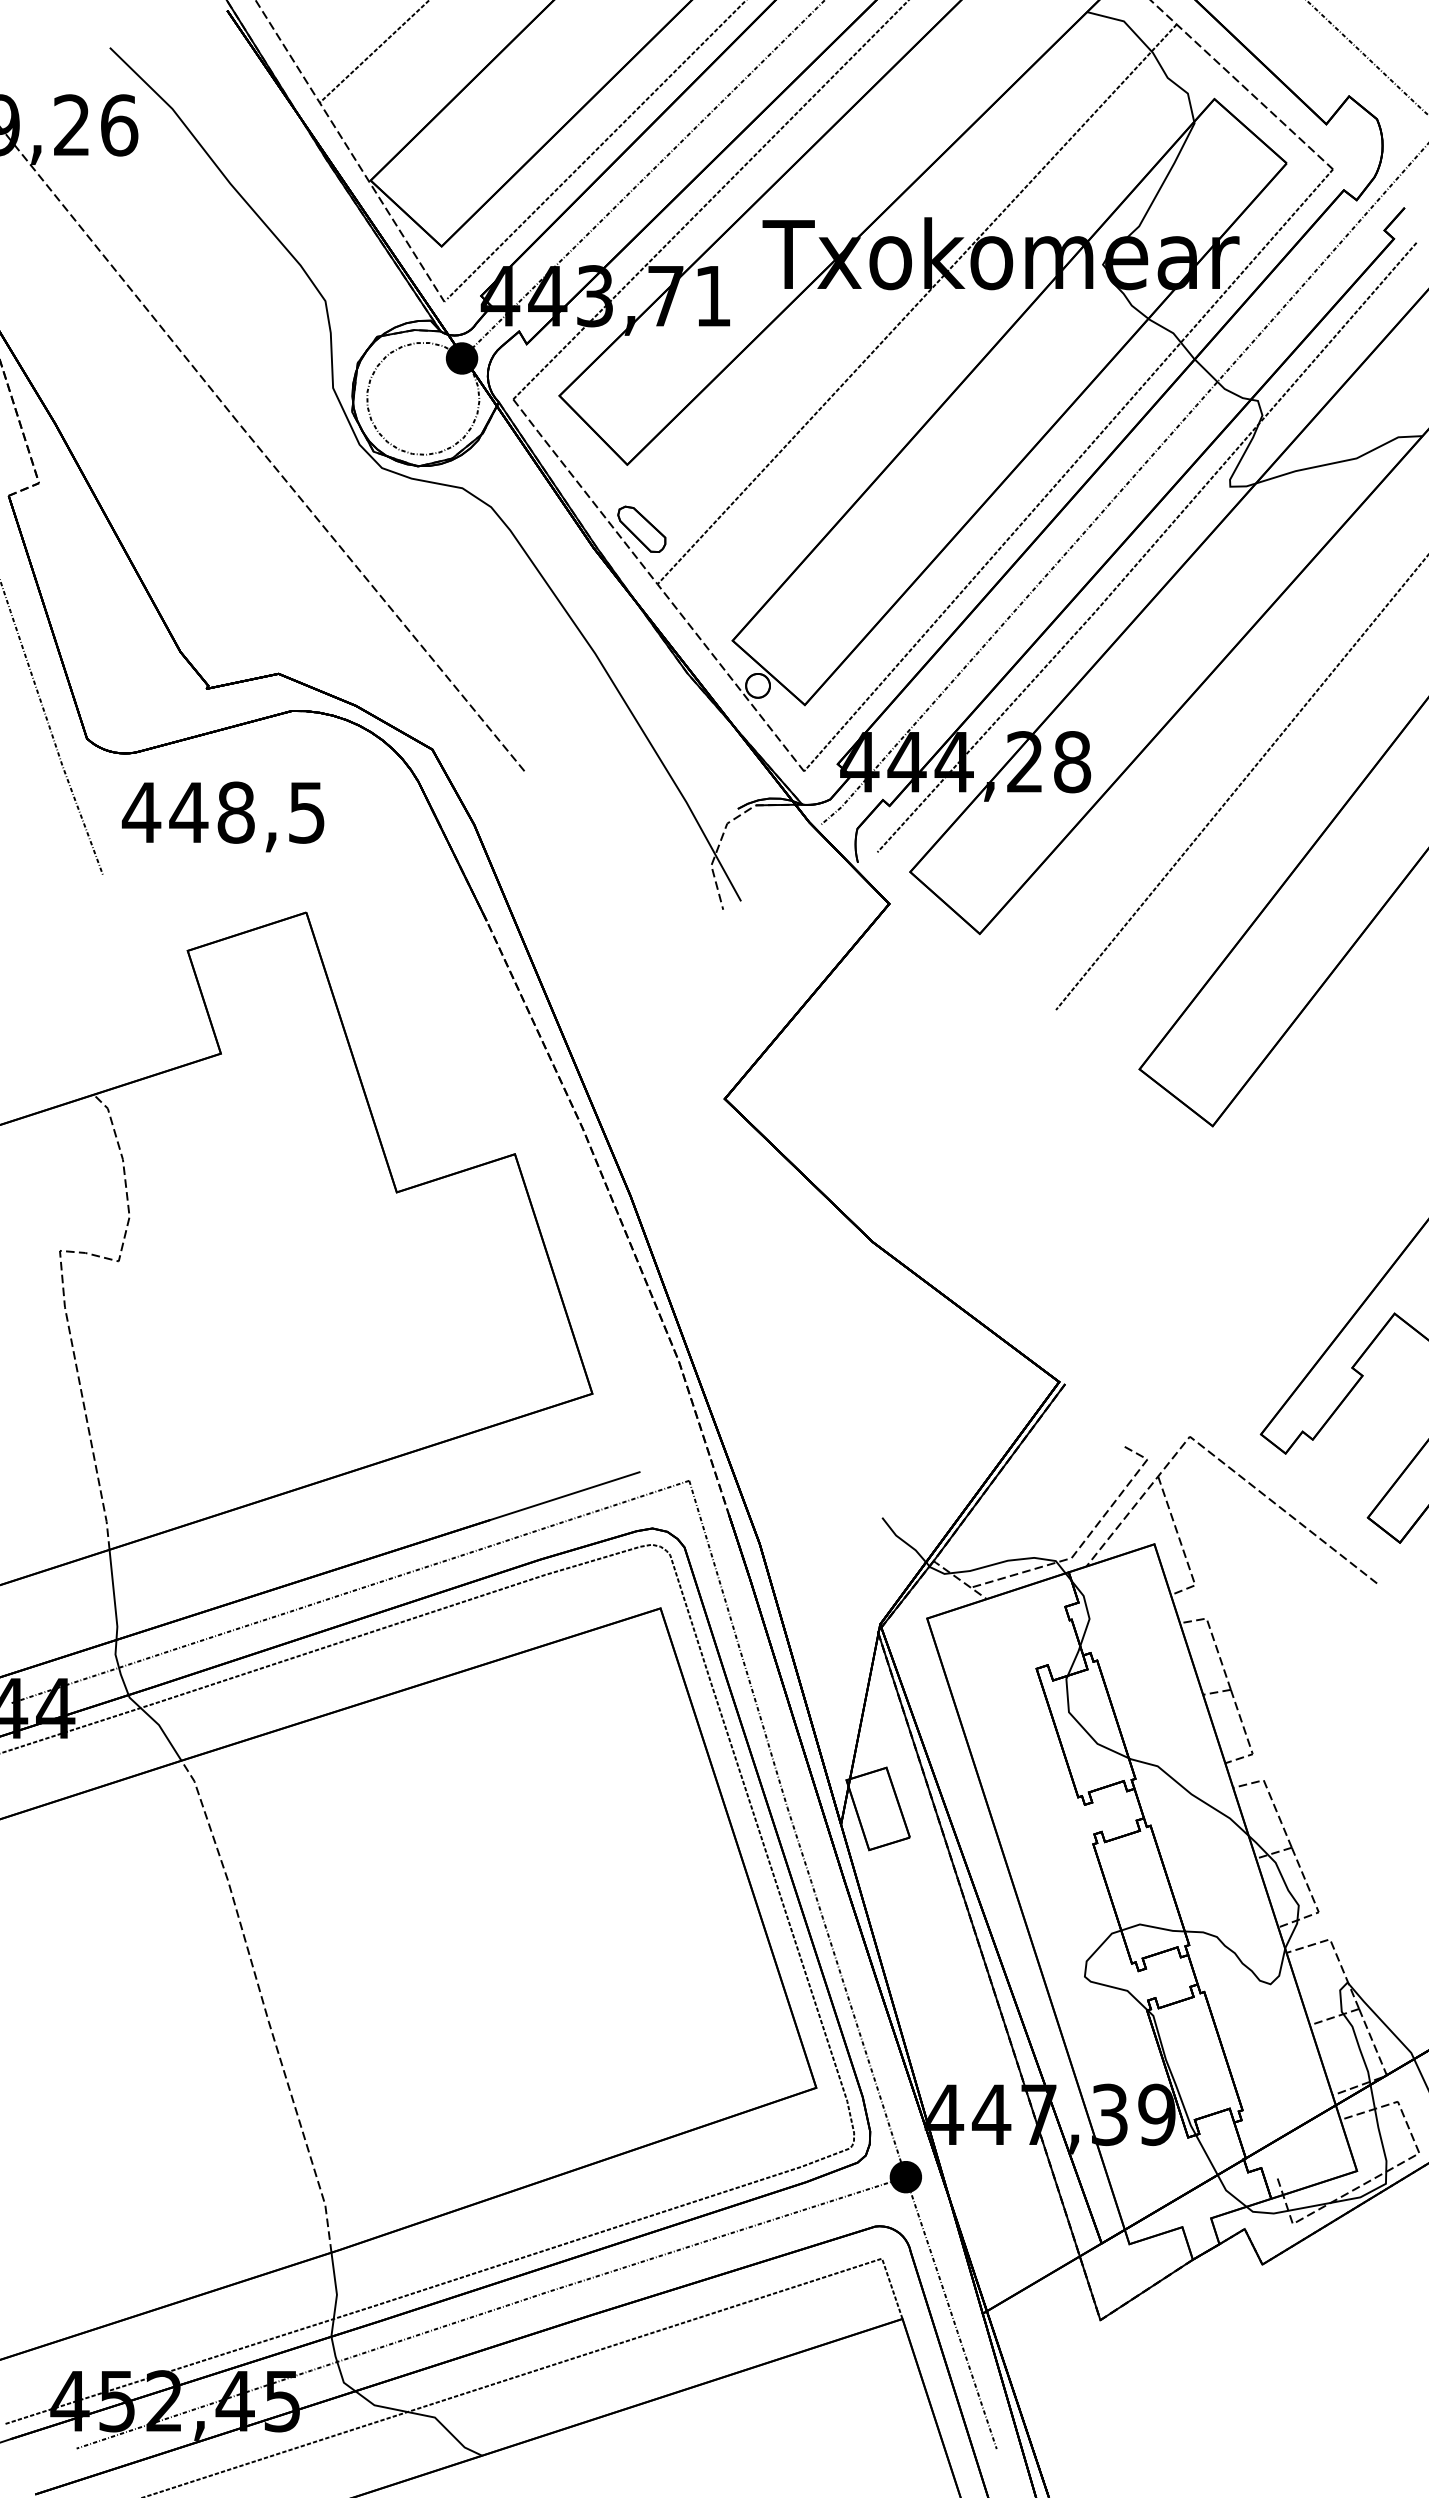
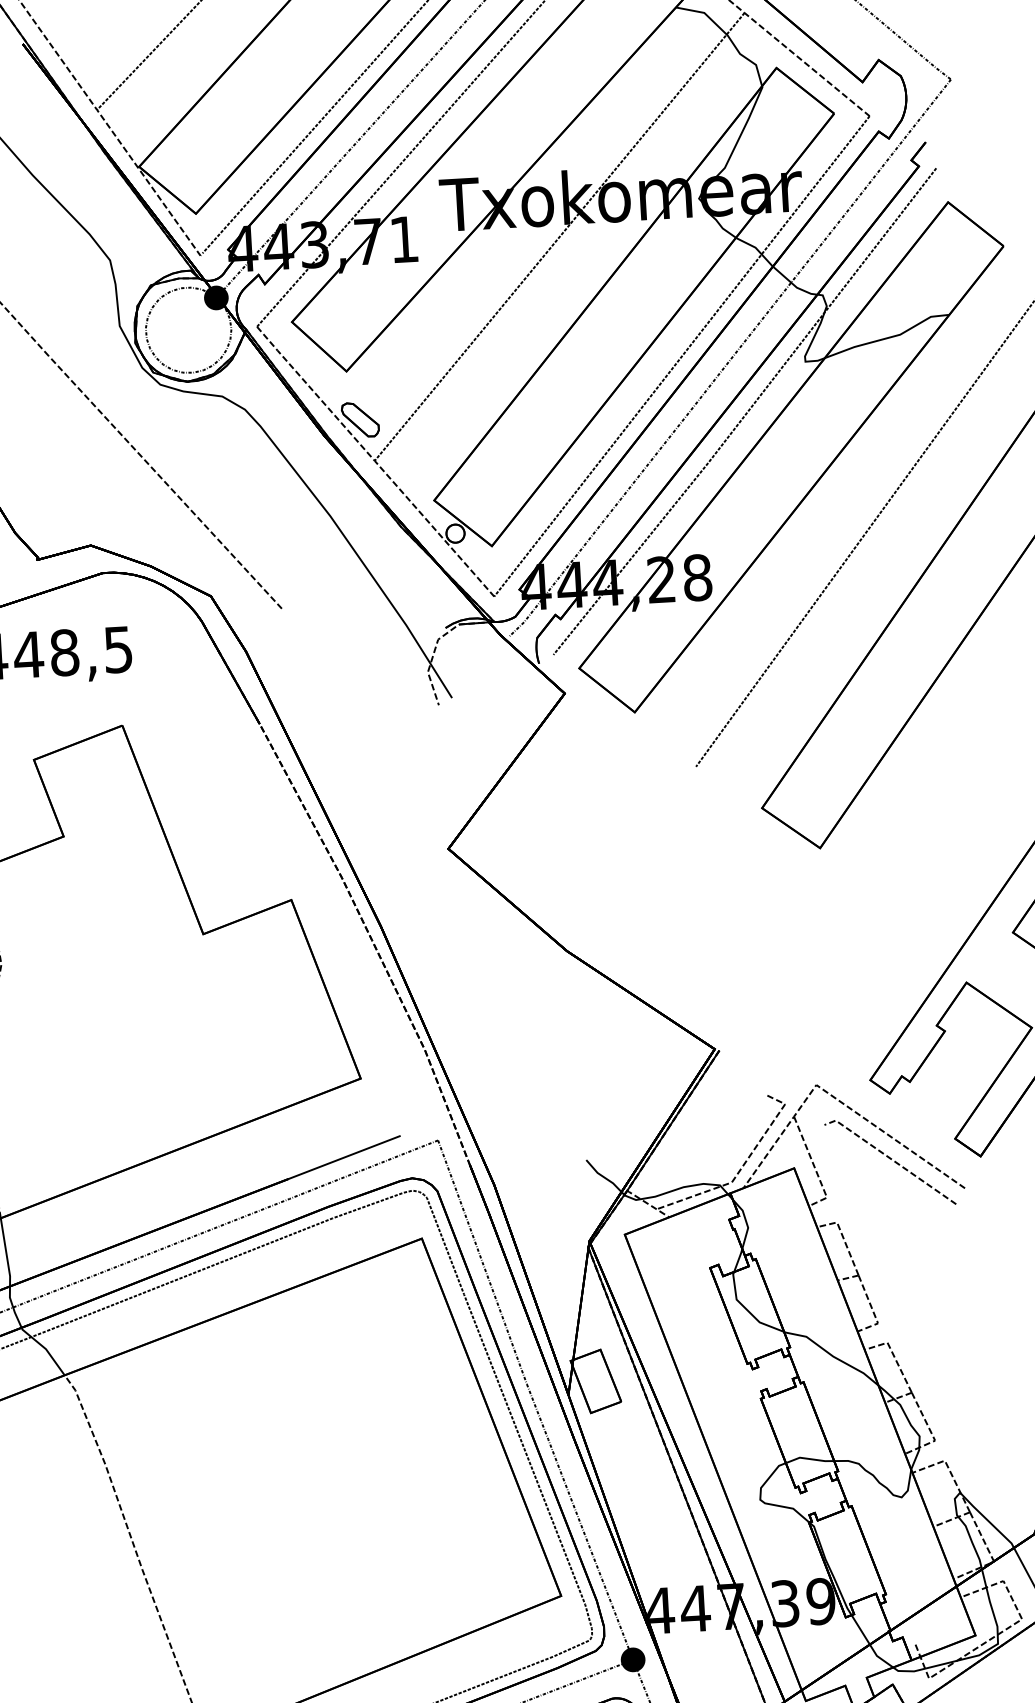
line: (1282, 1540) -> (891, 1159), added

